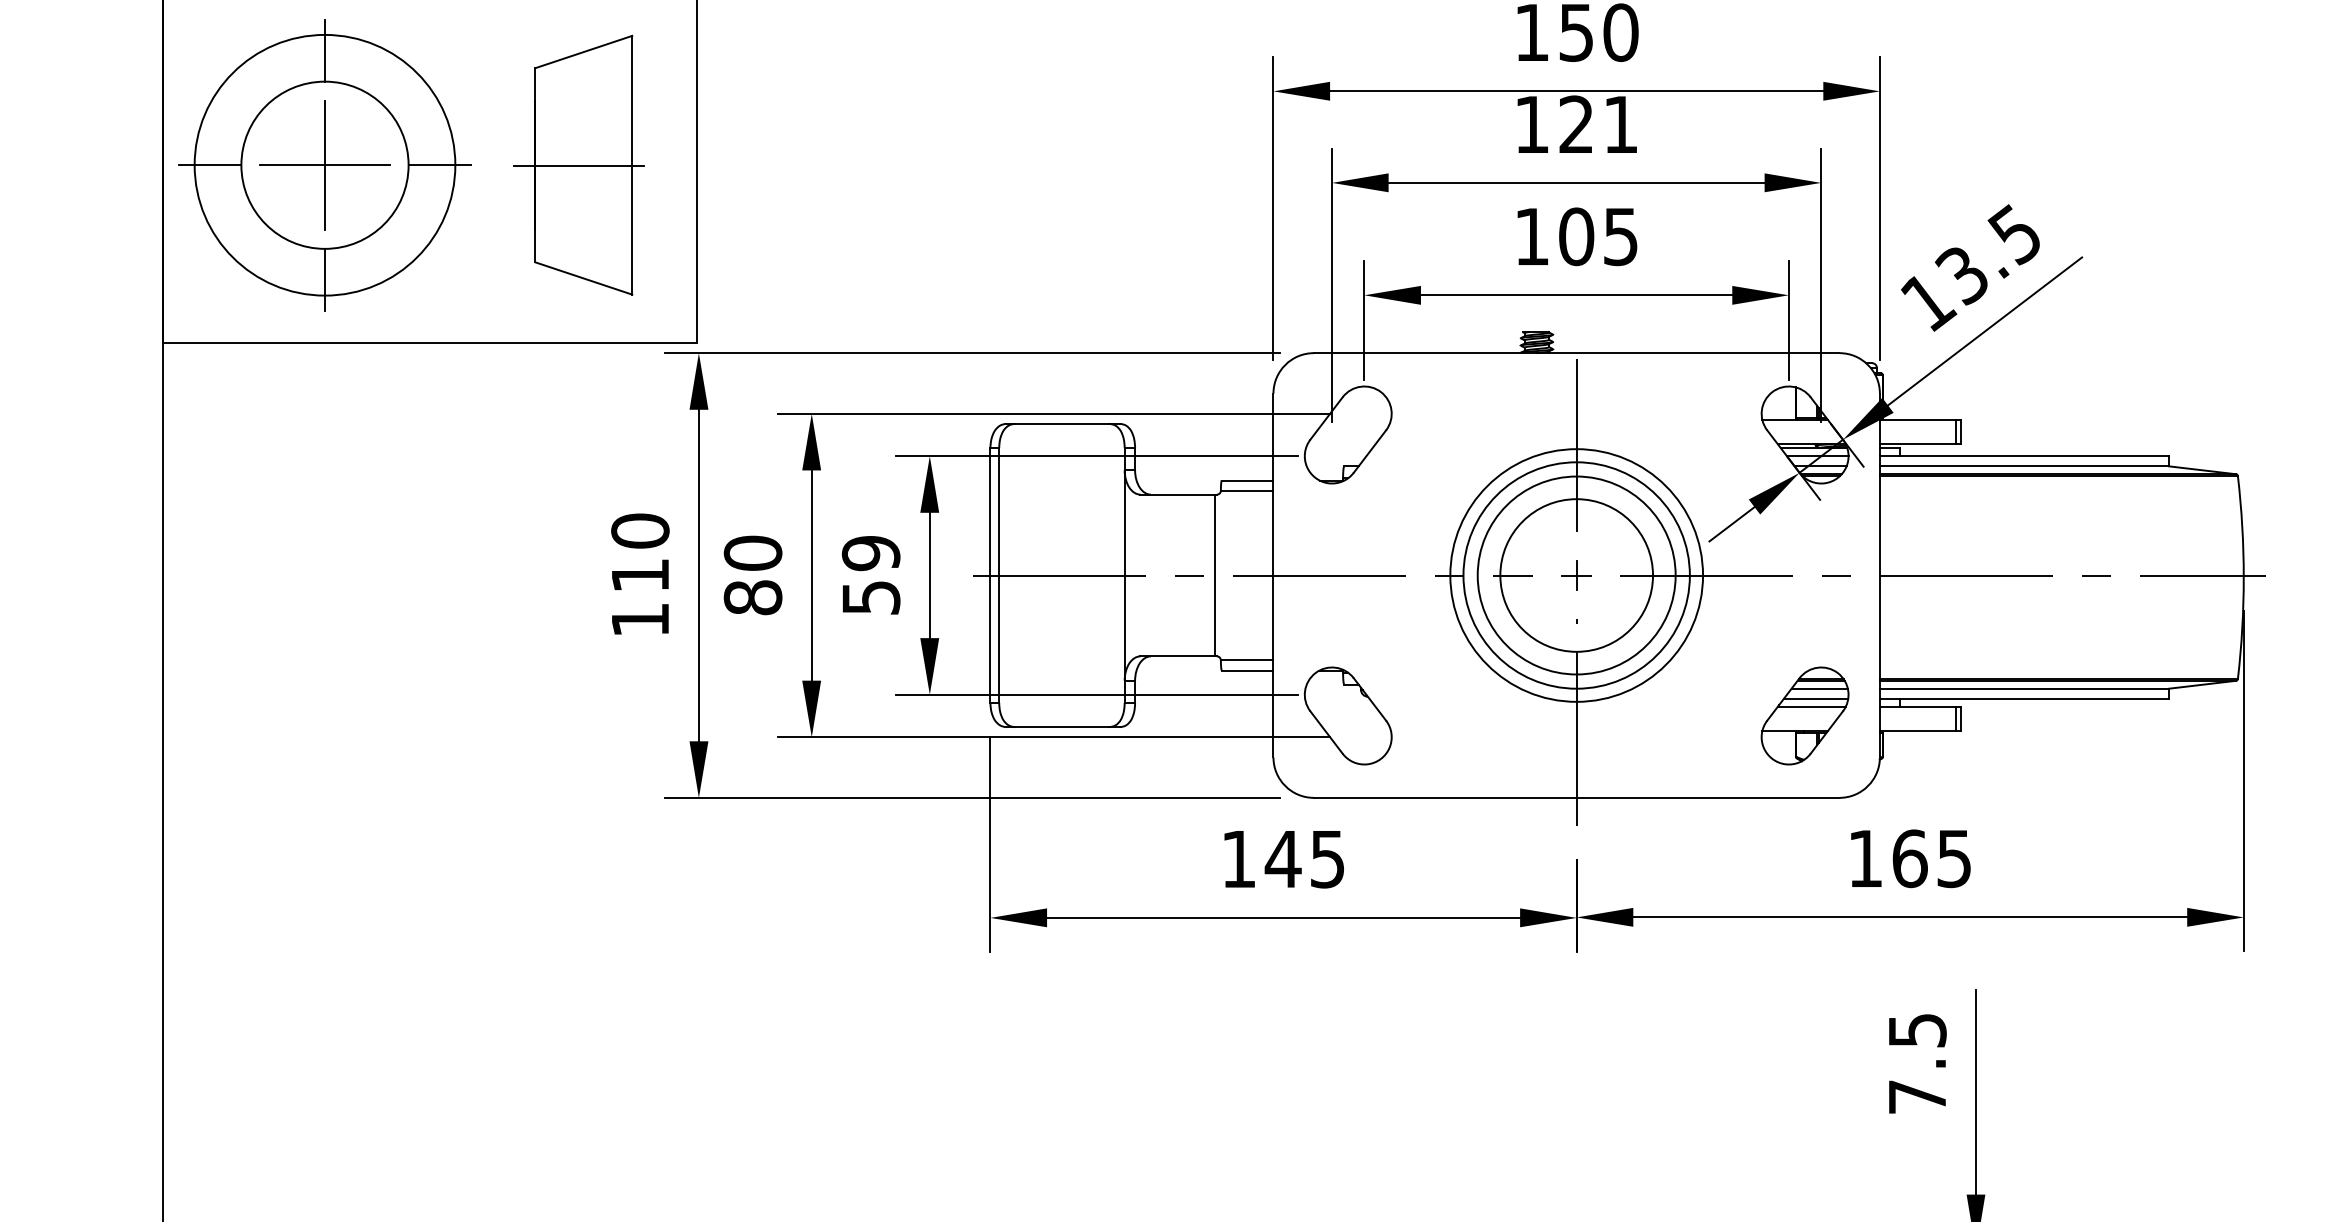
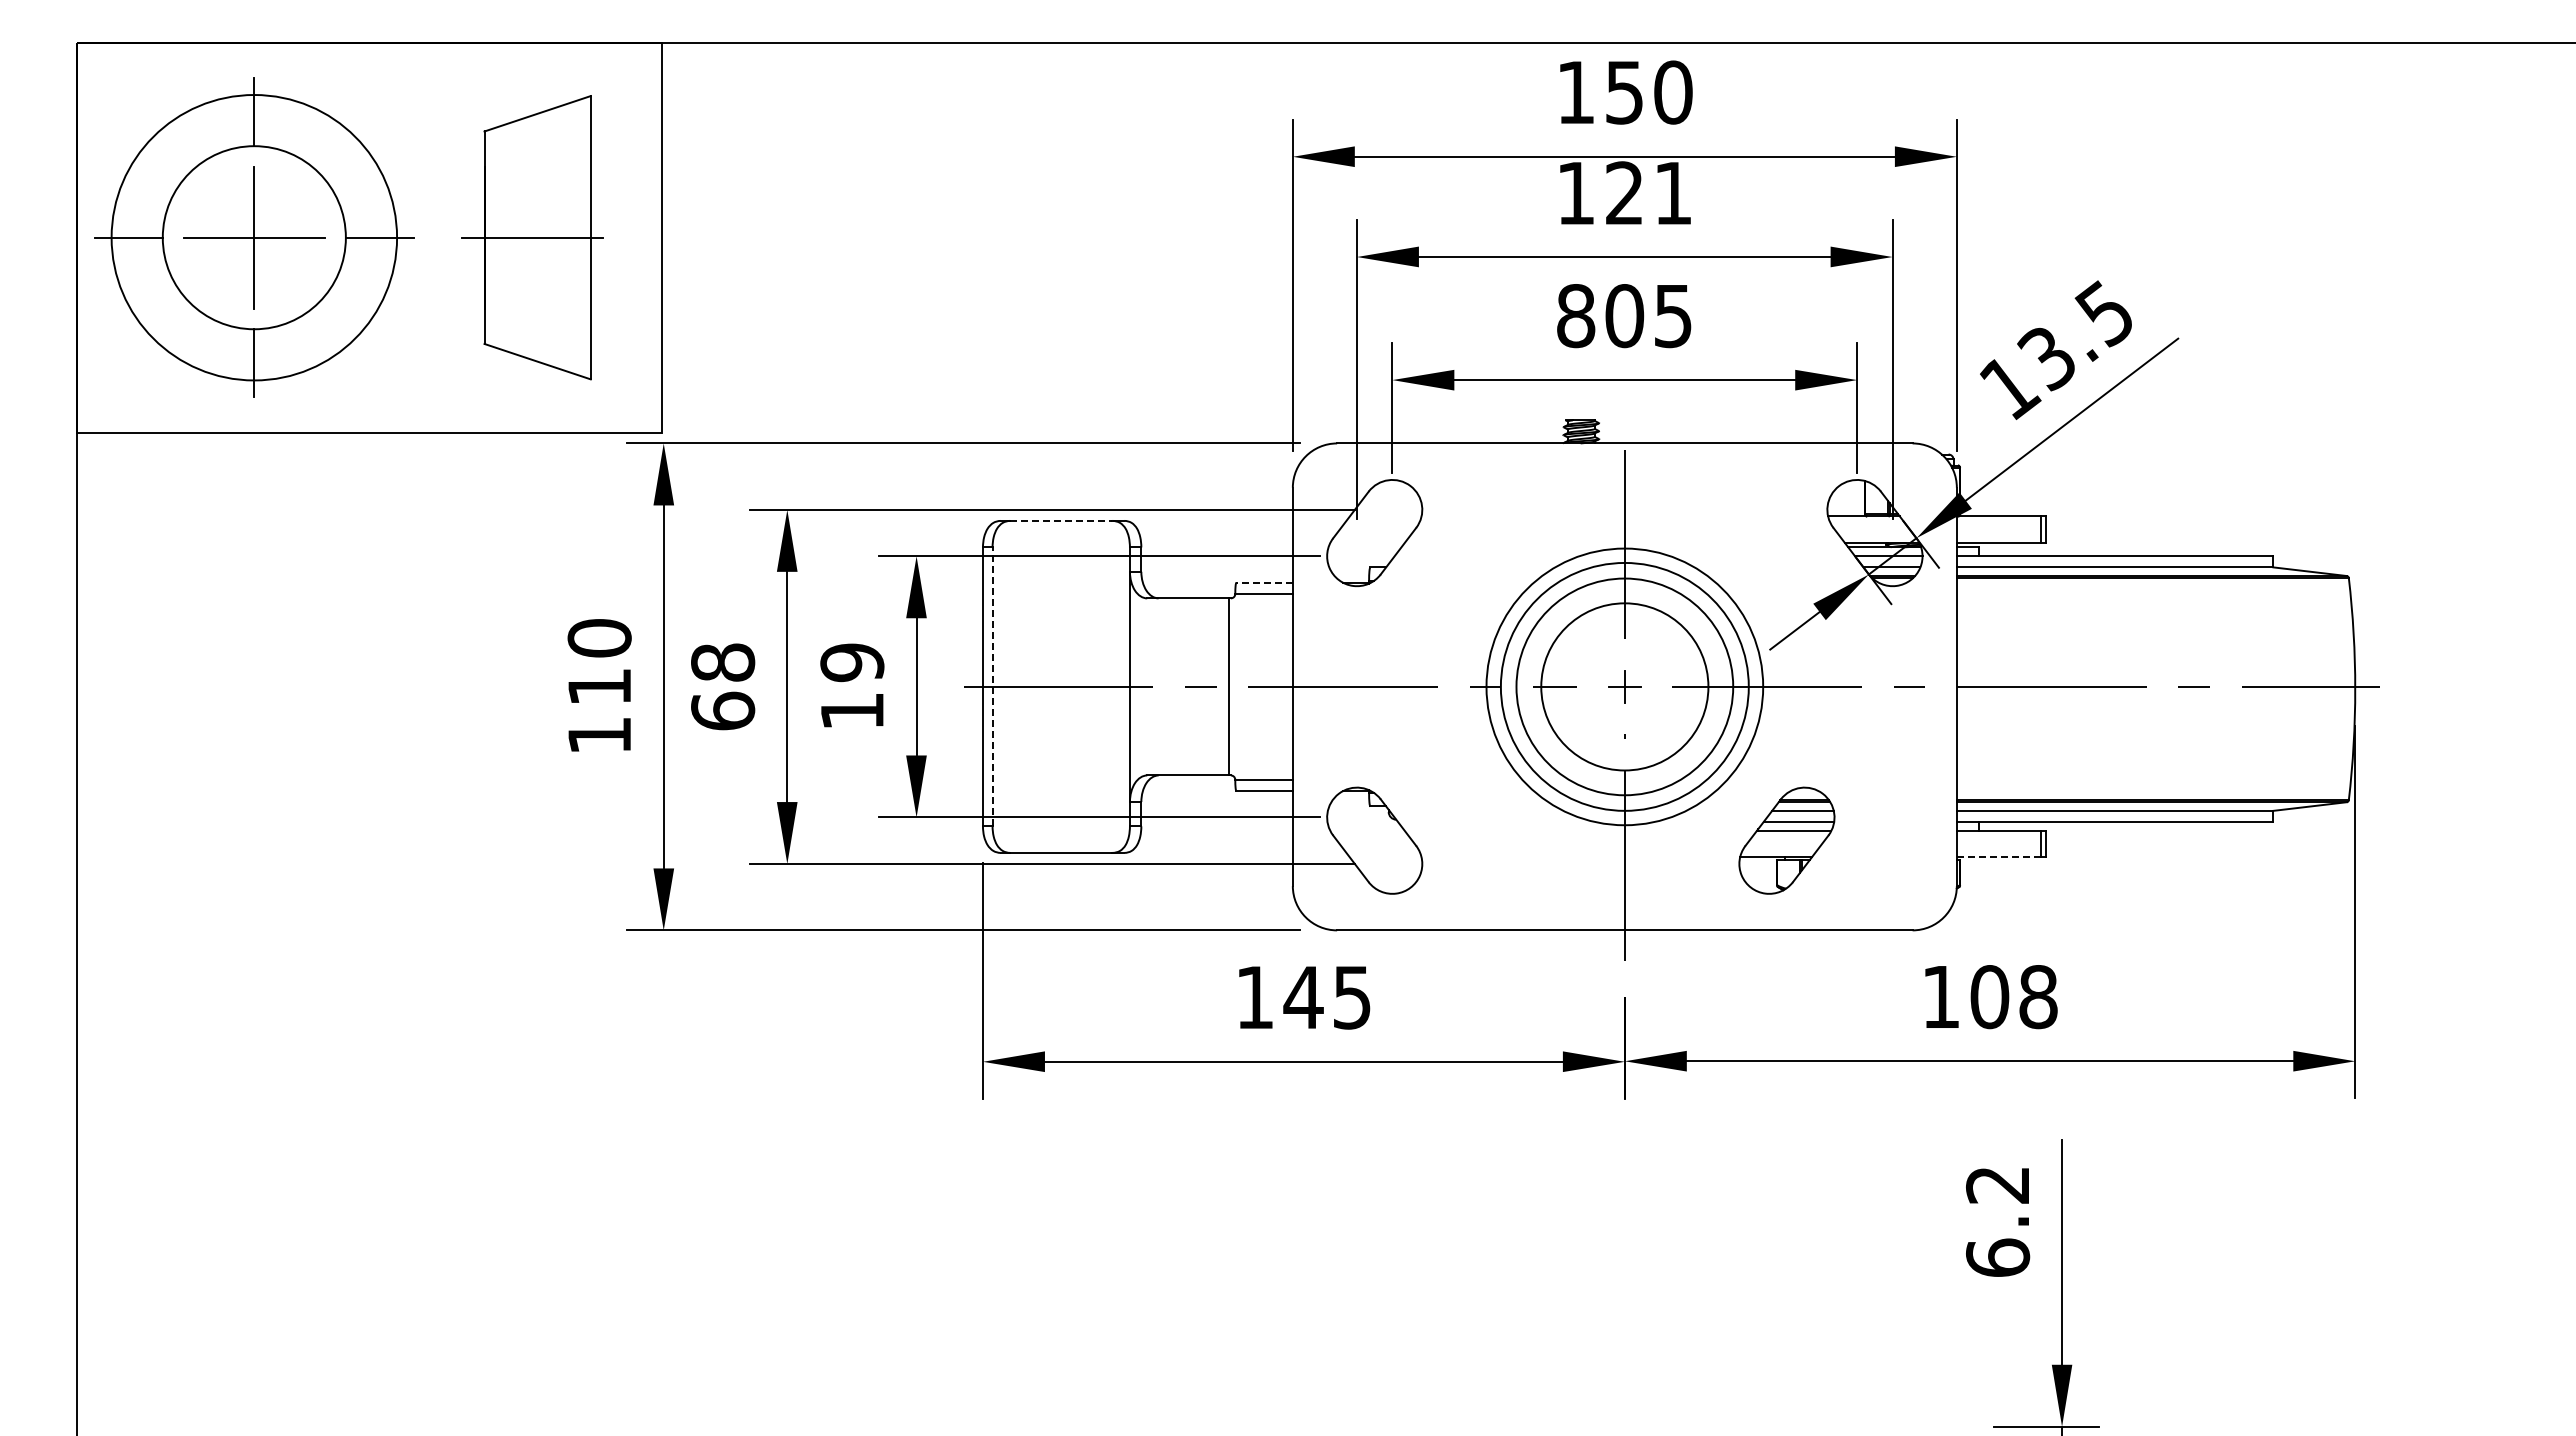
text: (1532, 237) -> (1576, 316), 105 -> 805
line: (1062, 423) -> (1061, 520), solid -> dashed
line: (1247, 480) -> (1264, 582), solid -> dashed
text: (753, 575) -> (723, 686), 80 -> 68
line: (999, 575) -> (992, 686), solid -> dashed
text: (871, 597) -> (852, 711), 59 -> 19
part: (1804, 715) -> (1786, 840), moved
line: (1917, 731) -> (1998, 857), solid -> dashed
text: (1931, 859) -> (2013, 997), 165 -> 108
text: (1917, 1063) -> (1998, 1221), 7.5 -> 6.2

